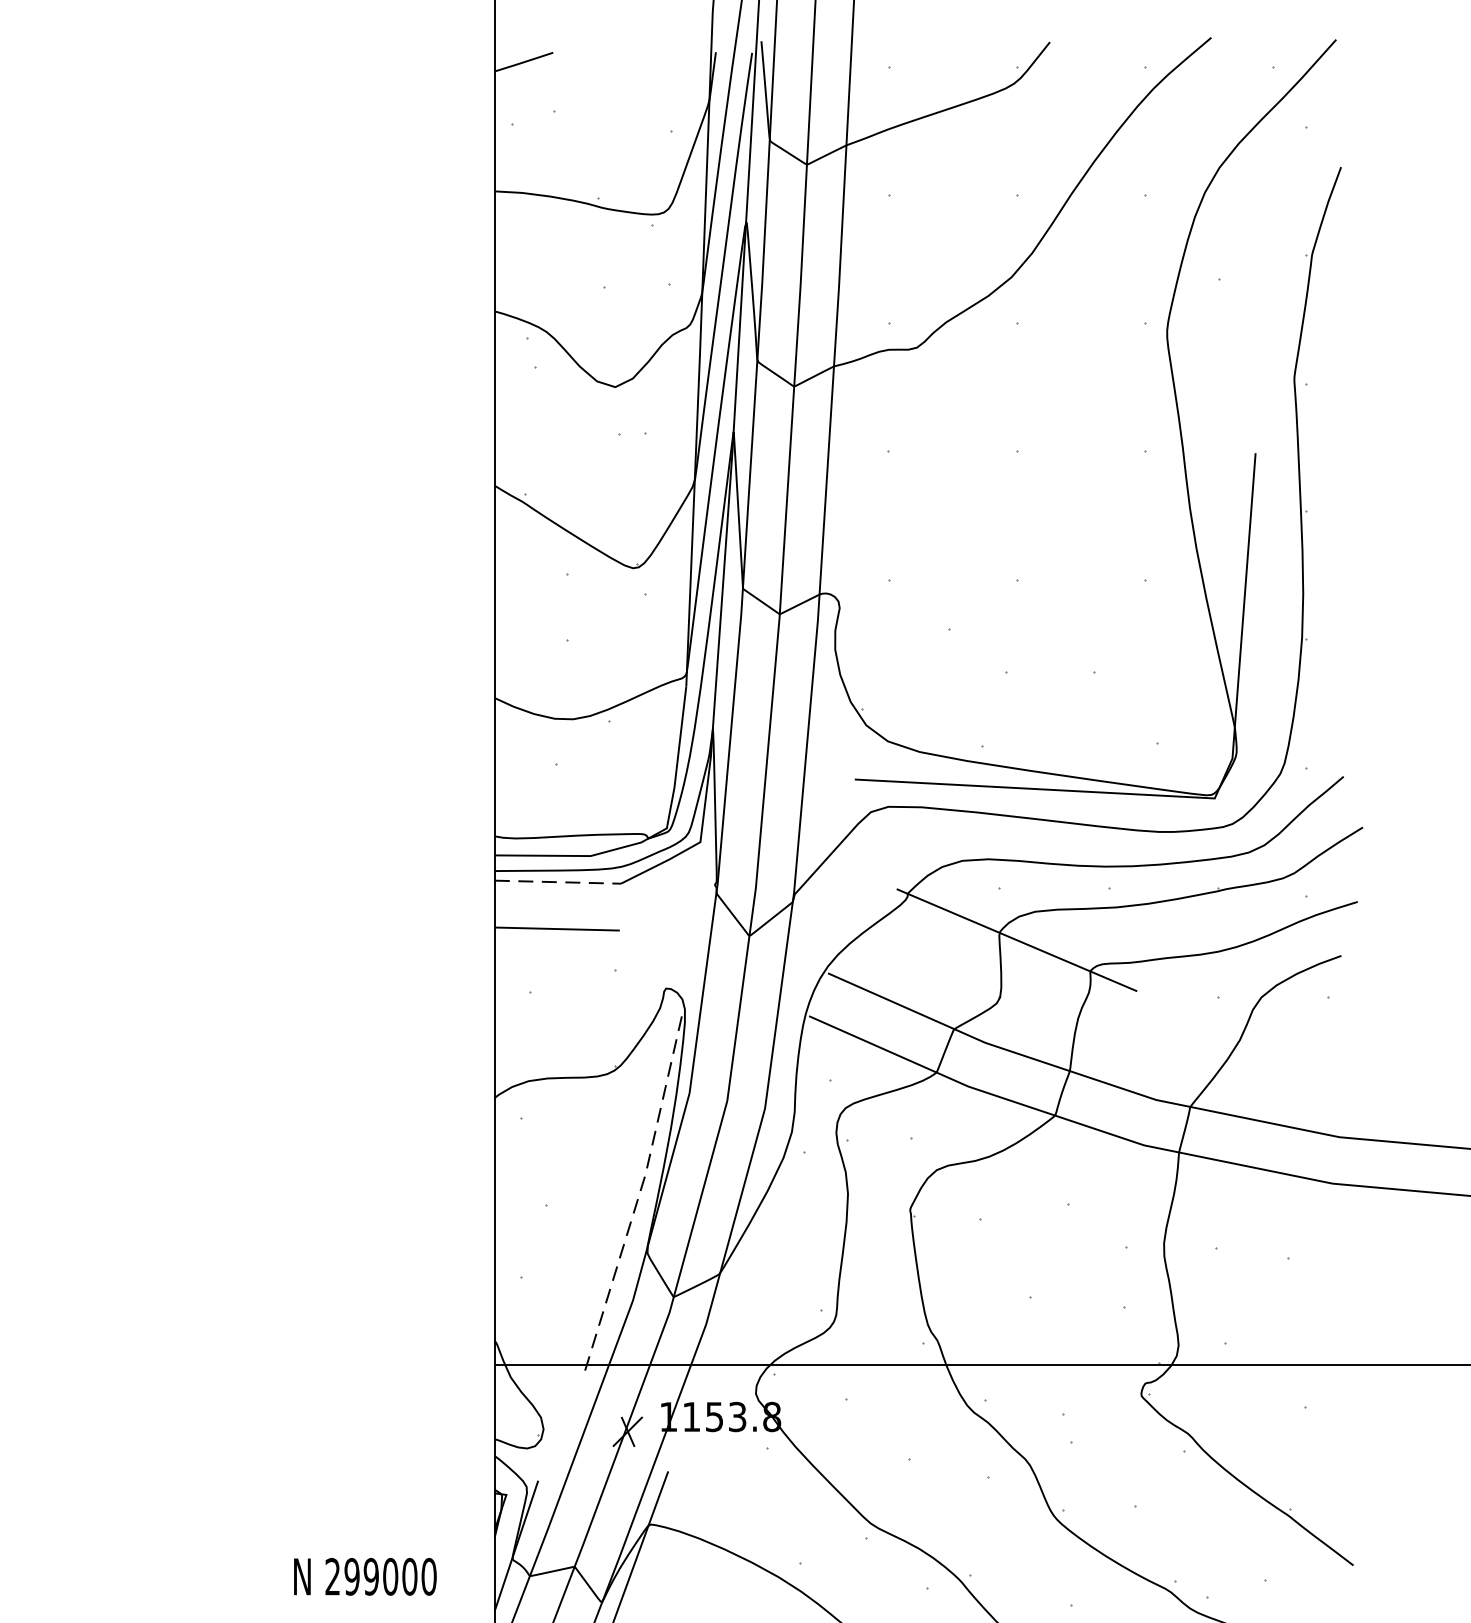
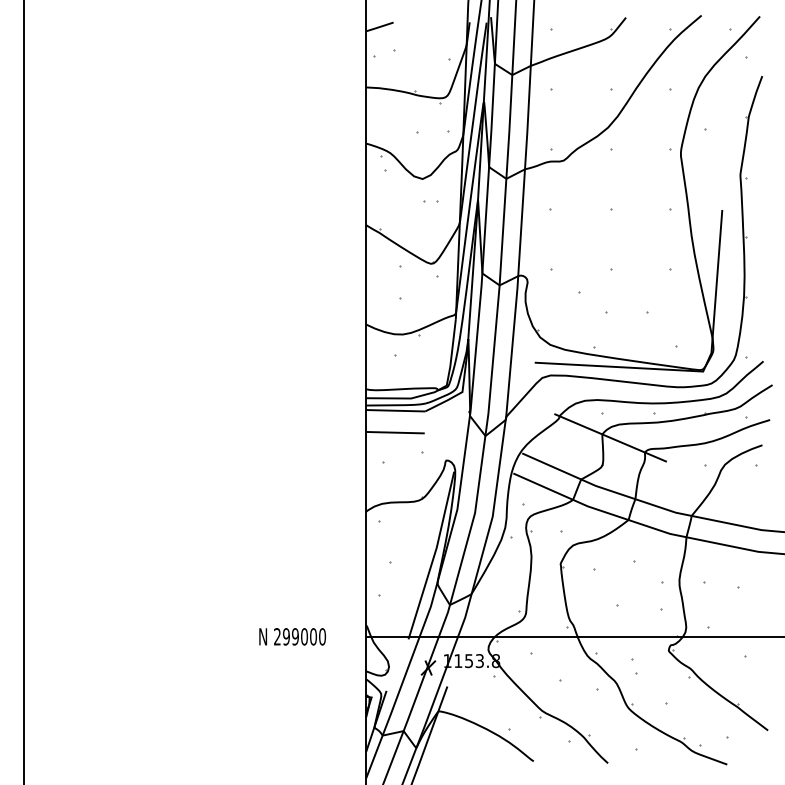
line: (557, 881) -> (395, 410), dashed -> solid
line: (640, 1191) -> (434, 555), dashed -> solid
text: (365, 1576) -> (292, 636), moved

